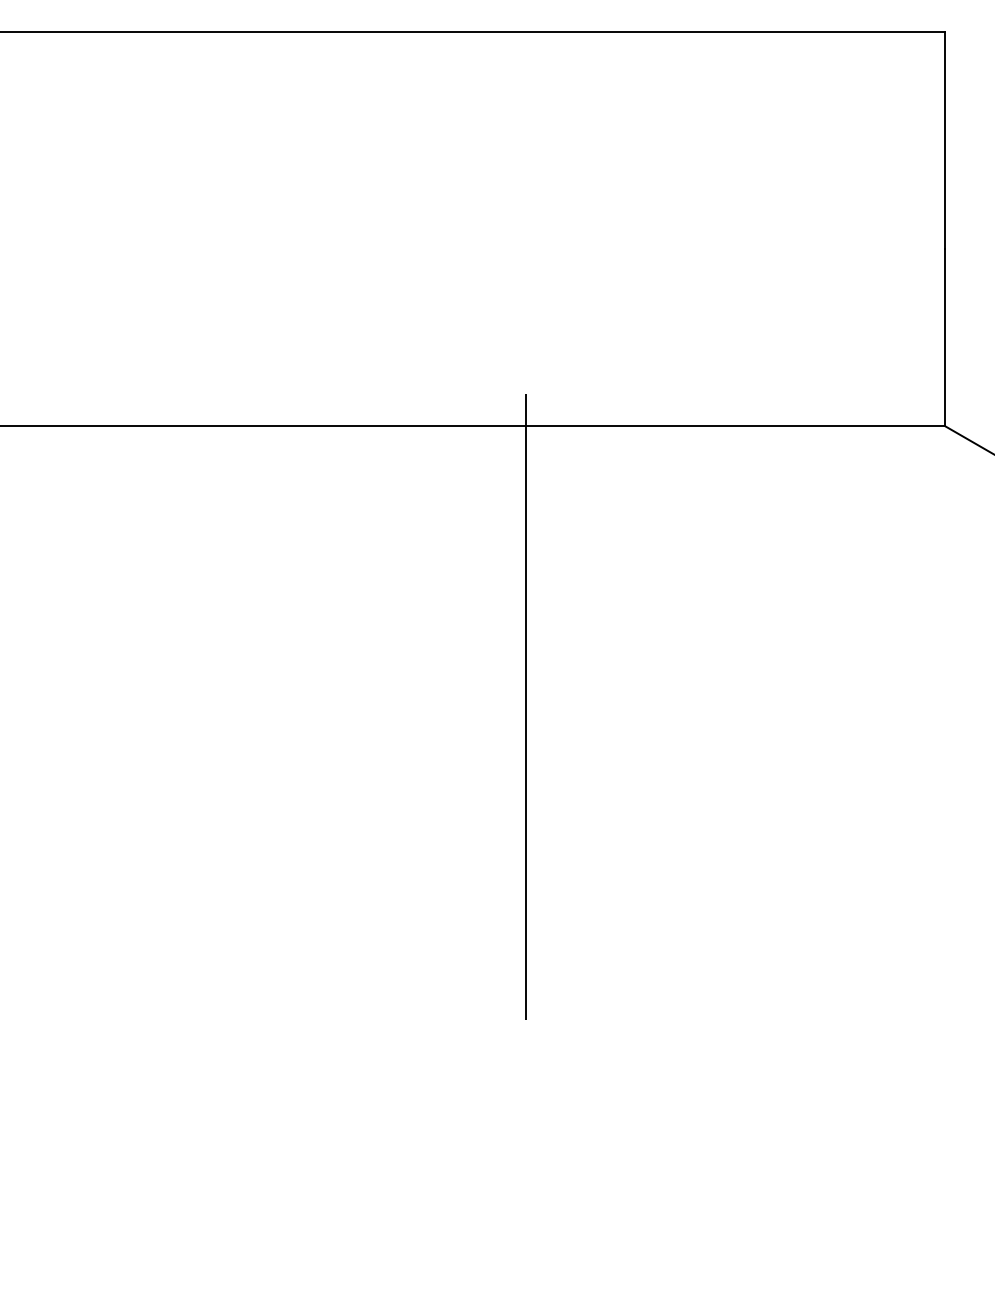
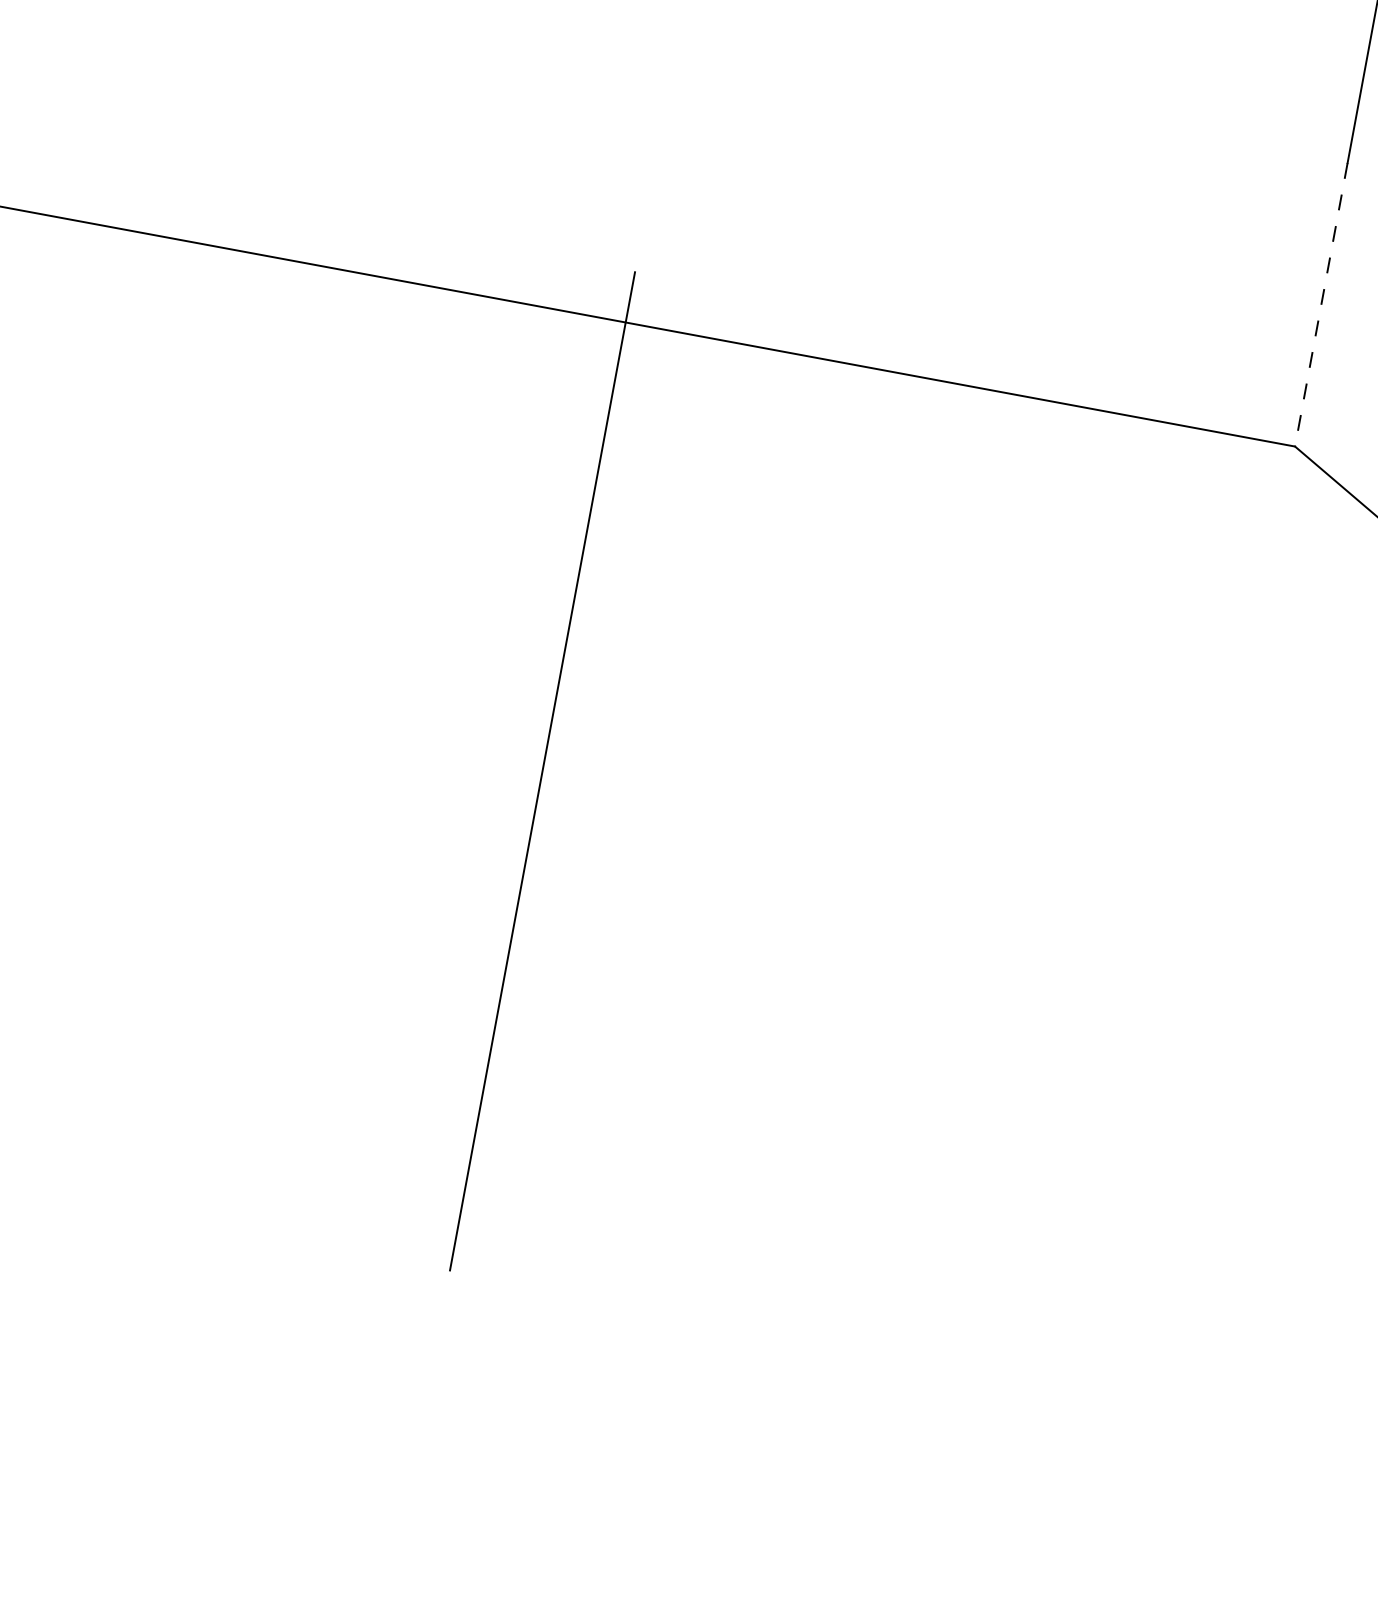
line: (944, 337) -> (1320, 304), solid -> dashed

